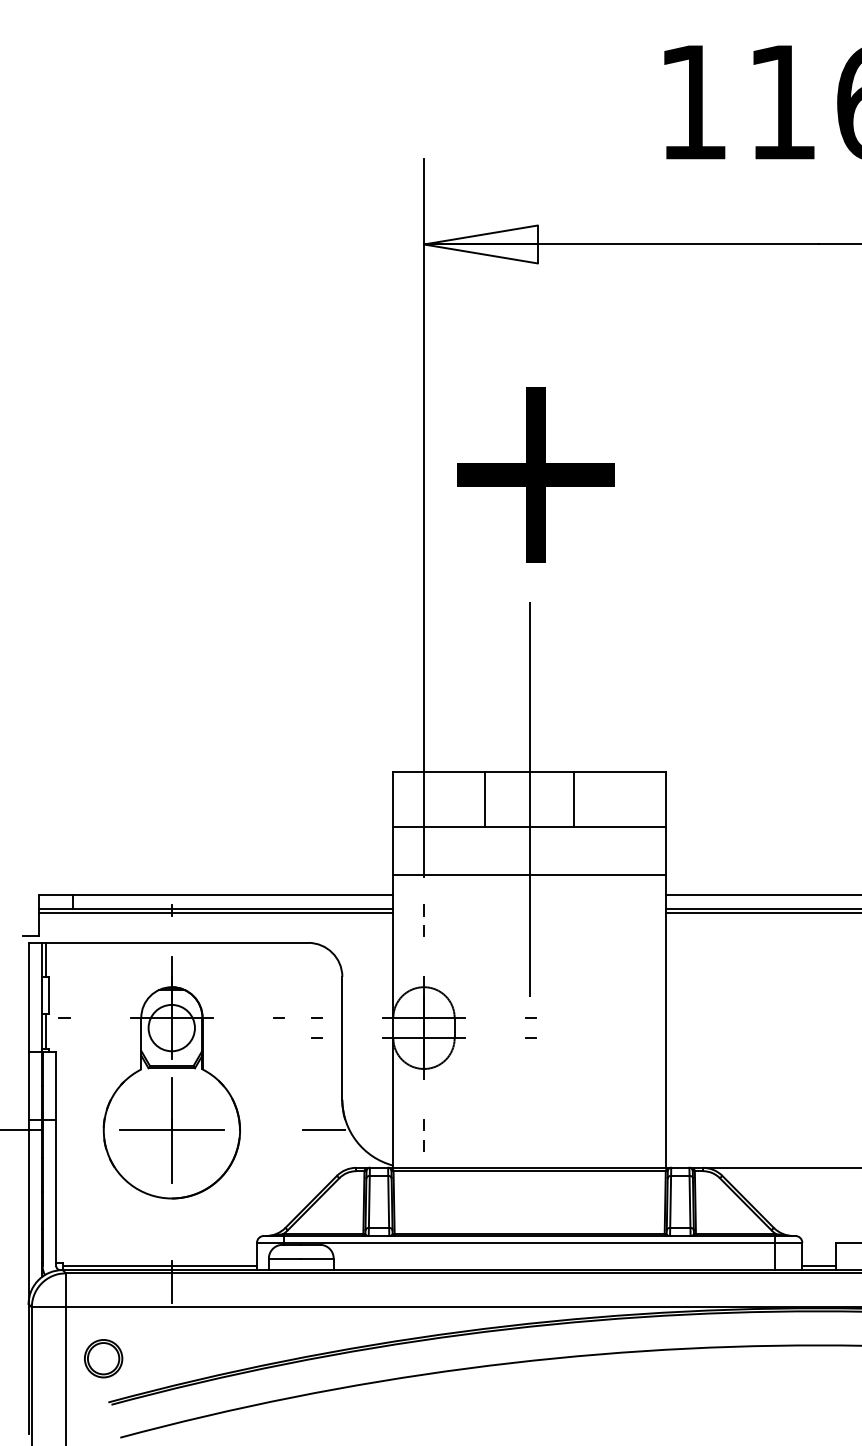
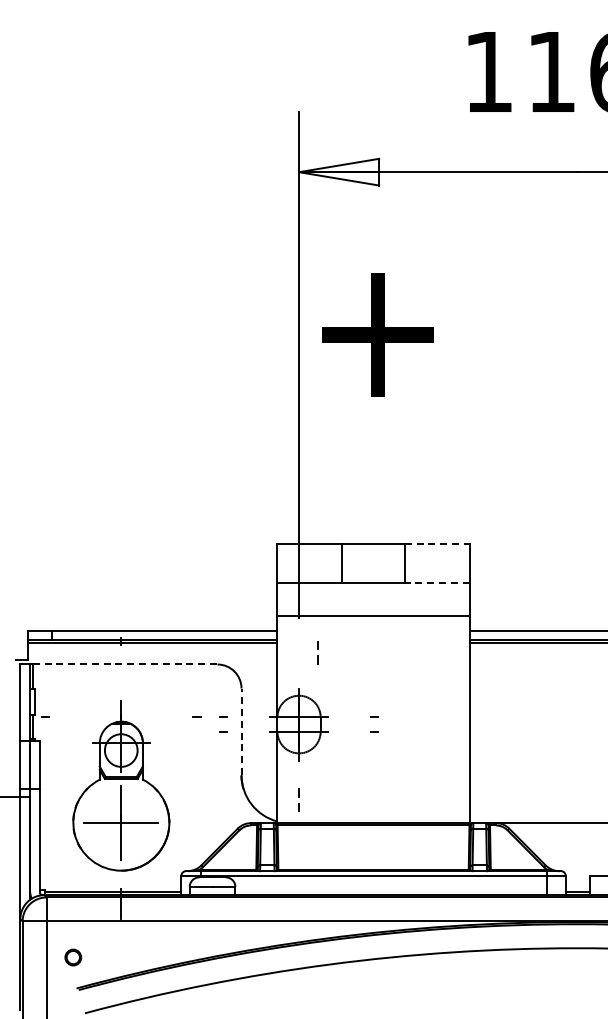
line: (620, 772) -> (437, 544), solid -> dashed
line: (529, 799) -> (373, 563), removed
line: (618, 826) -> (436, 582), solid -> dashed
line: (423, 915) -> (317, 649), moved
line: (177, 942) -> (125, 664), solid -> dashed
line: (342, 1037) -> (241, 731), solid -> dashed
part: (172, 1077) -> (121, 785), moved
line: (323, 1130) -> (228, 796), removed
part: (104, 1358) -> (73, 957), size x0.6

